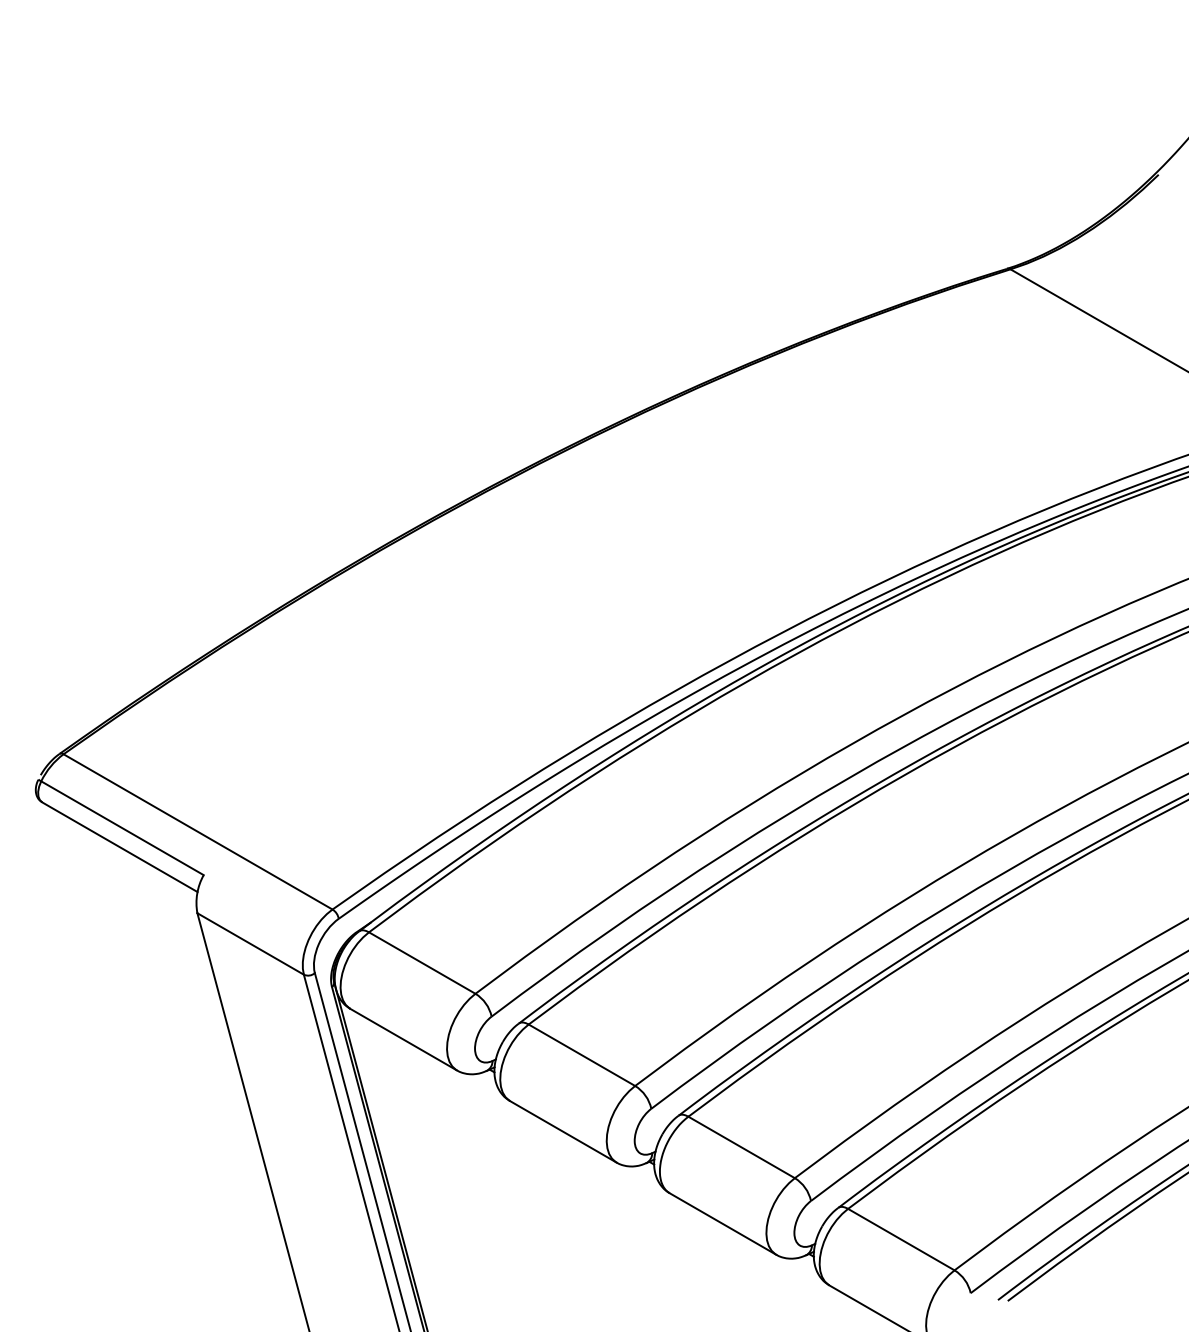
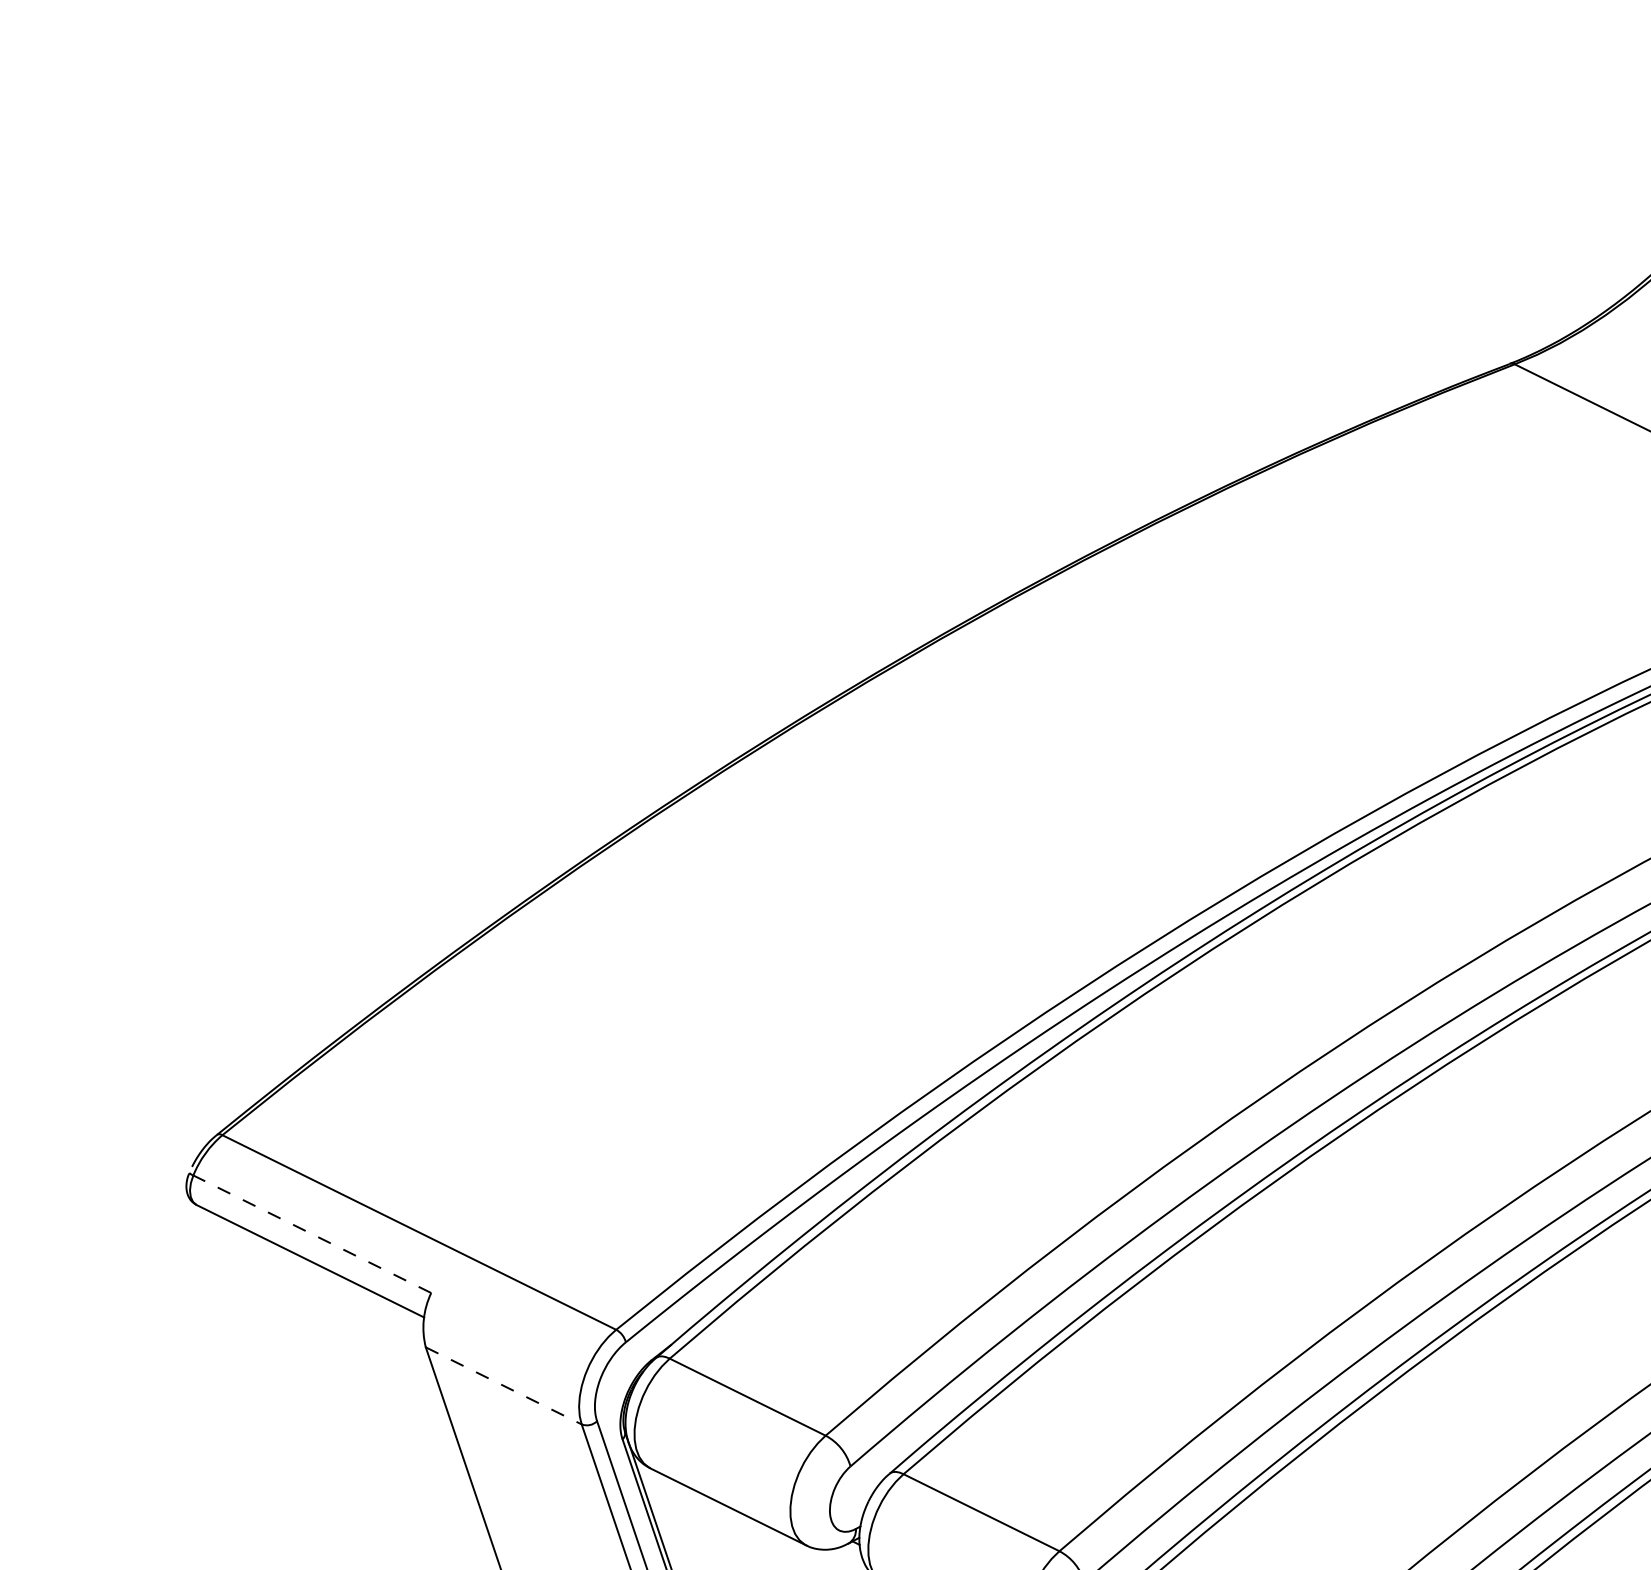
line: (122, 828) -> (312, 1234), solid -> dashed
line: (251, 944) -> (505, 1386), solid -> dashed

